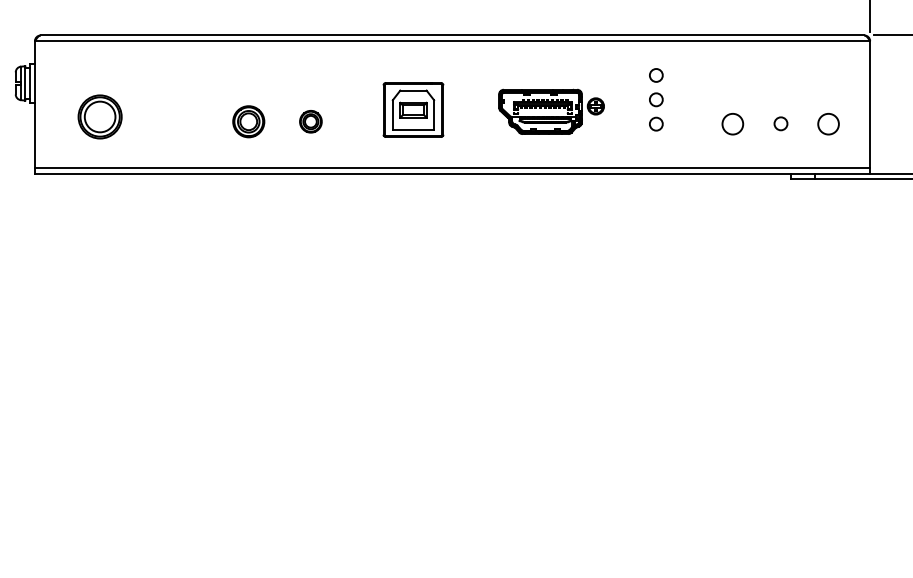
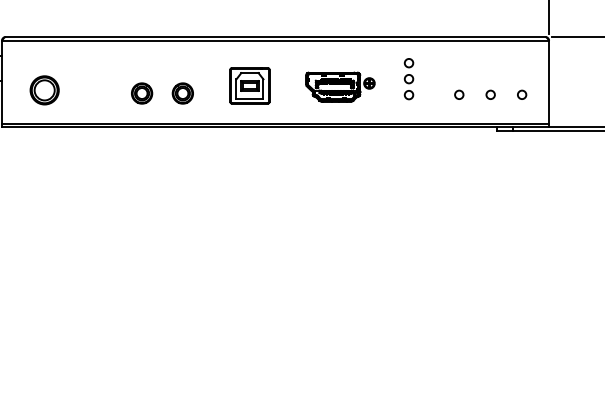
part: (310, 121) -> (182, 93), size x1.43
circle: (733, 123) -> (459, 94), size x0.62
circle: (829, 123) -> (522, 94), size x0.62

